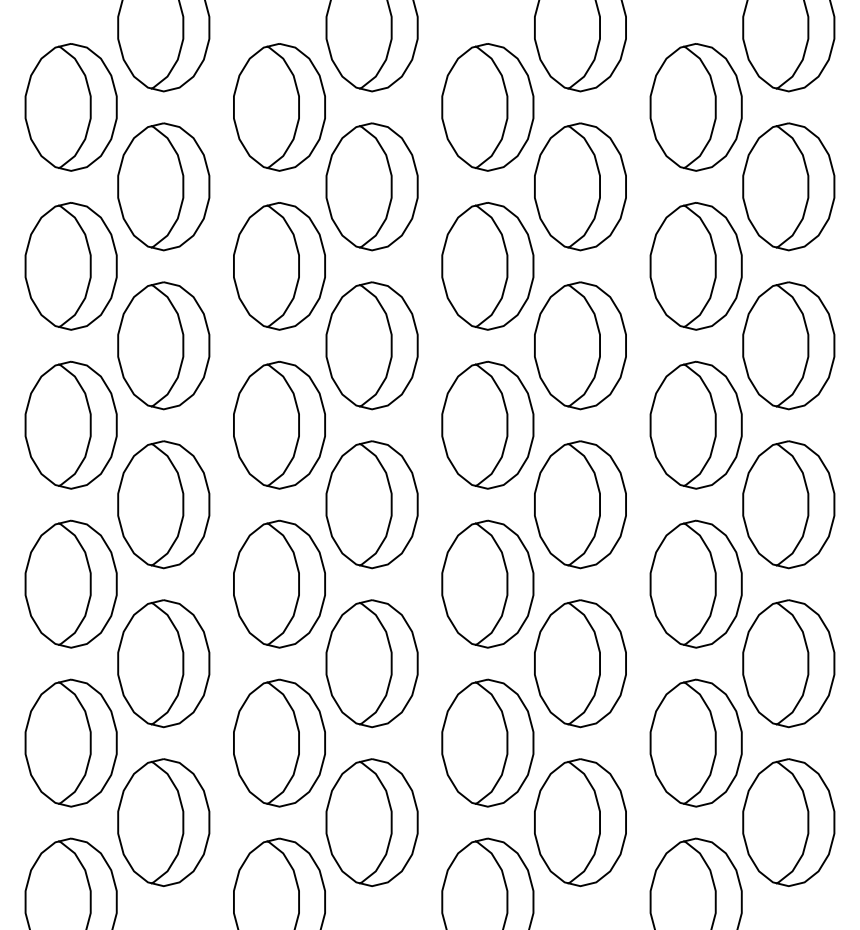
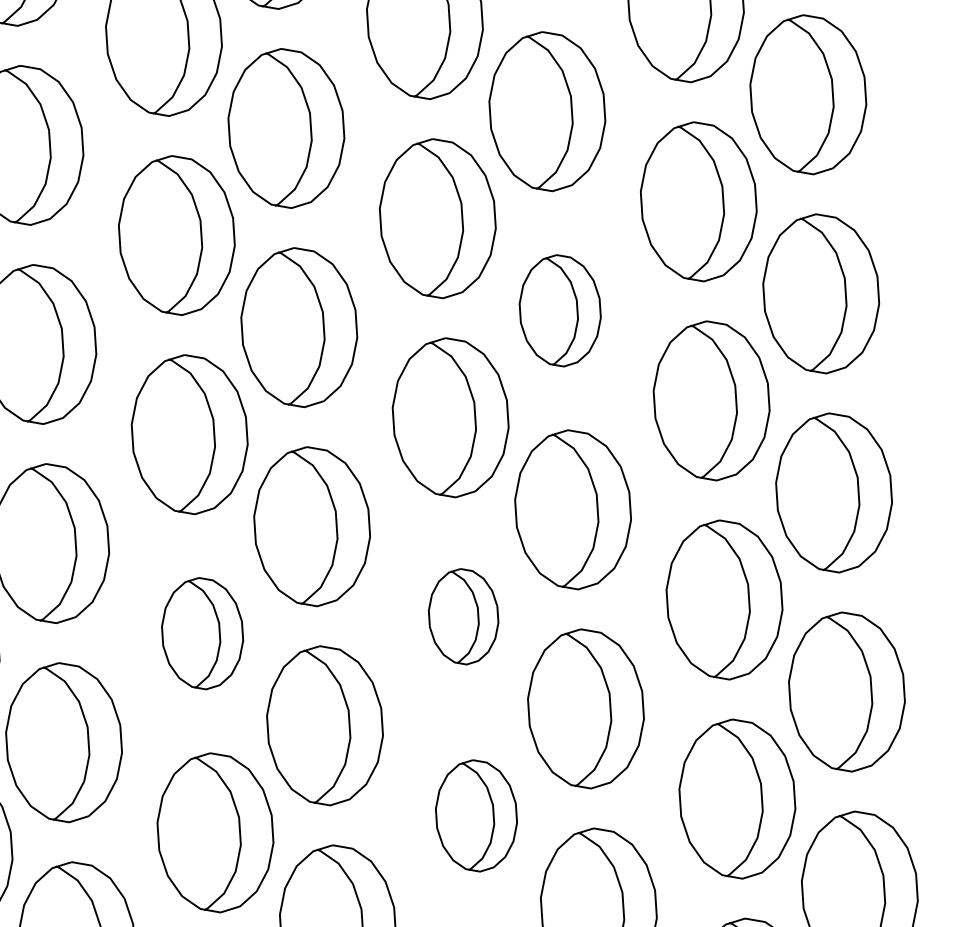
part: (580, 345) -> (560, 310), size x0.7
part: (279, 583) -> (202, 632), size x0.7
part: (487, 583) -> (463, 616), size x0.6
part: (487, 742) -> (475, 815), size x0.7

